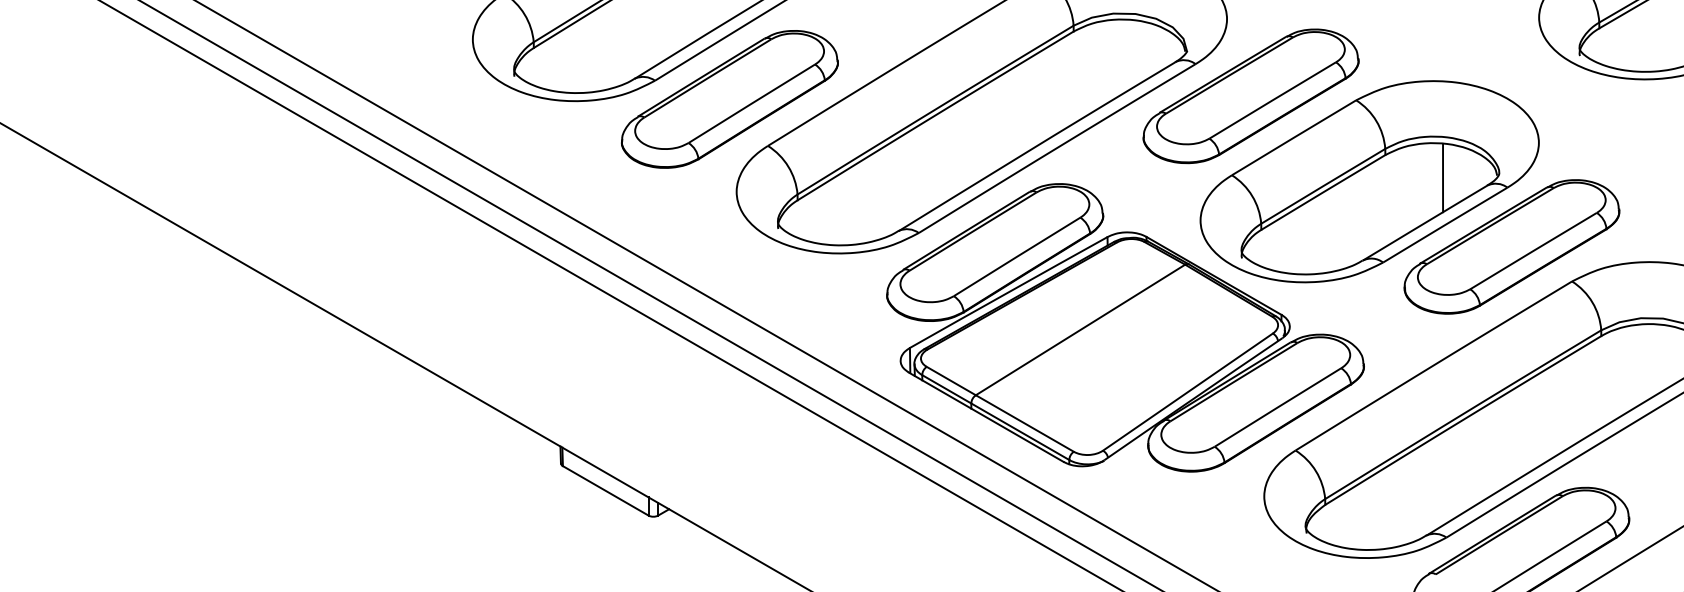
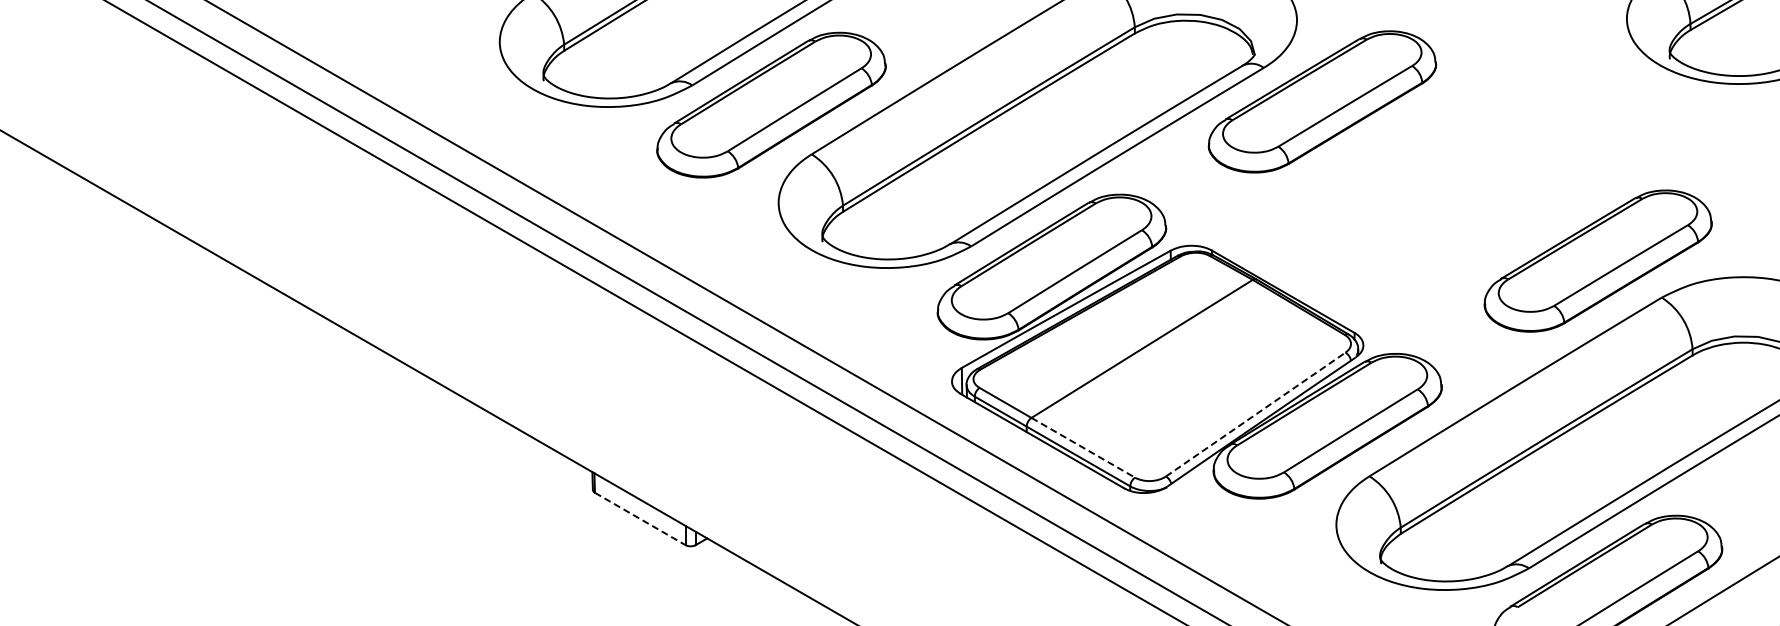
part: (1369, 182) -> (1447, 192), removed
line: (1188, 392) -> (1256, 414), solid -> dashed
line: (1025, 423) -> (1083, 447), solid -> dashed
line: (605, 491) -> (640, 519), solid -> dashed

